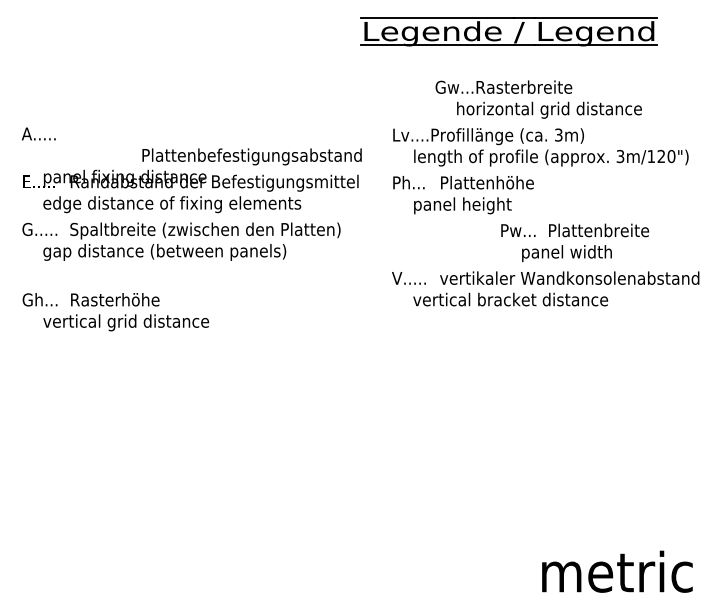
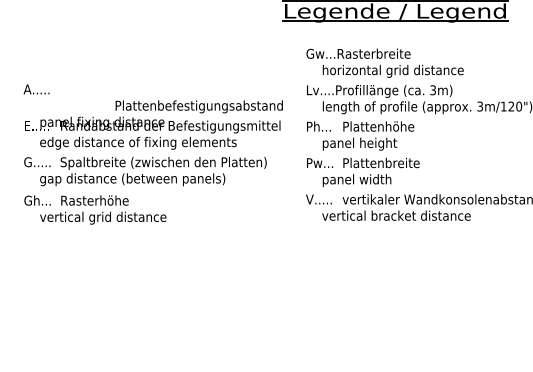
text: (538, 99) -> (384, 63), moved
text: (575, 242) -> (363, 172), moved
text: (115, 312) -> (95, 210), moved

